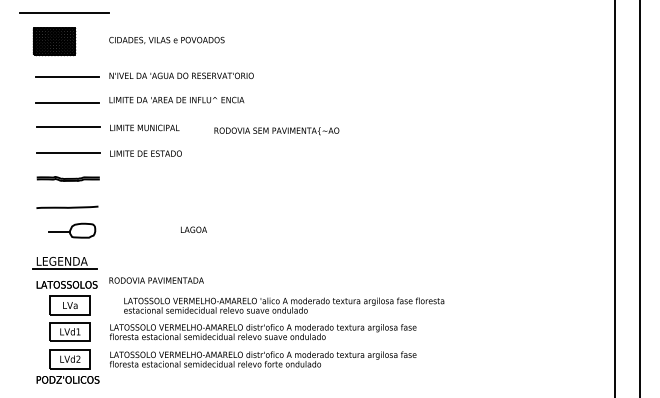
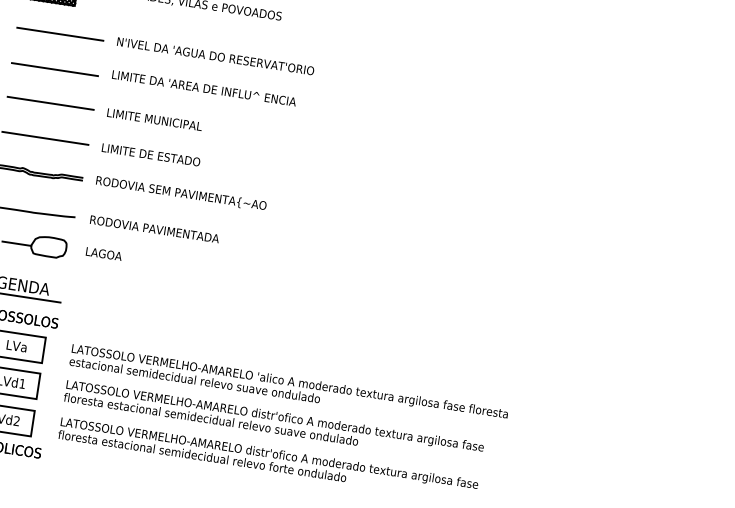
text: (276, 131) -> (180, 194), moved
text: (193, 229) -> (103, 253), moved
text: (156, 280) -> (154, 229), moved
text: (284, 305) -> (289, 387), moved

